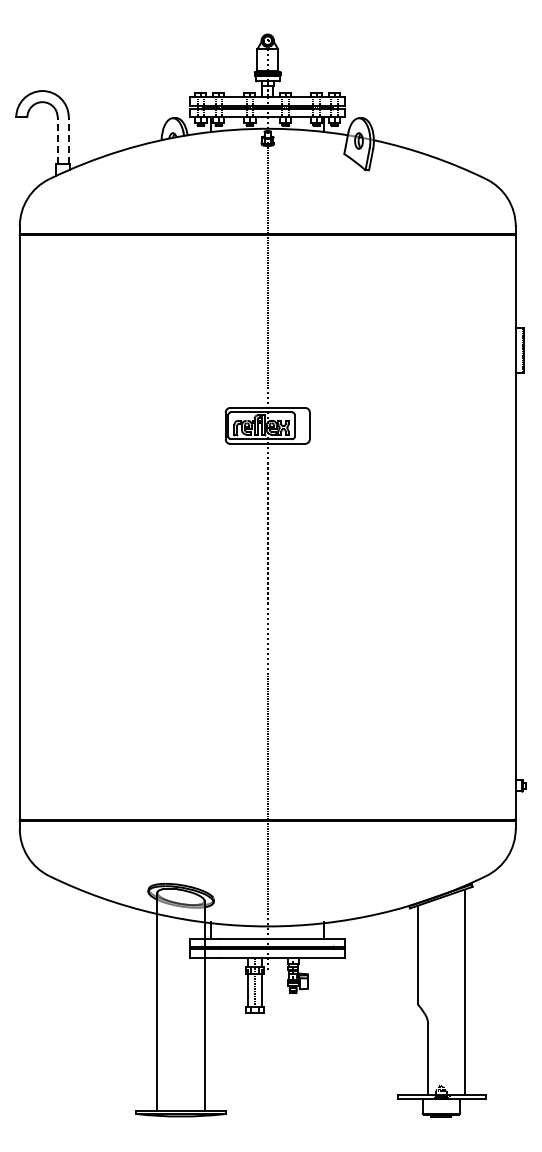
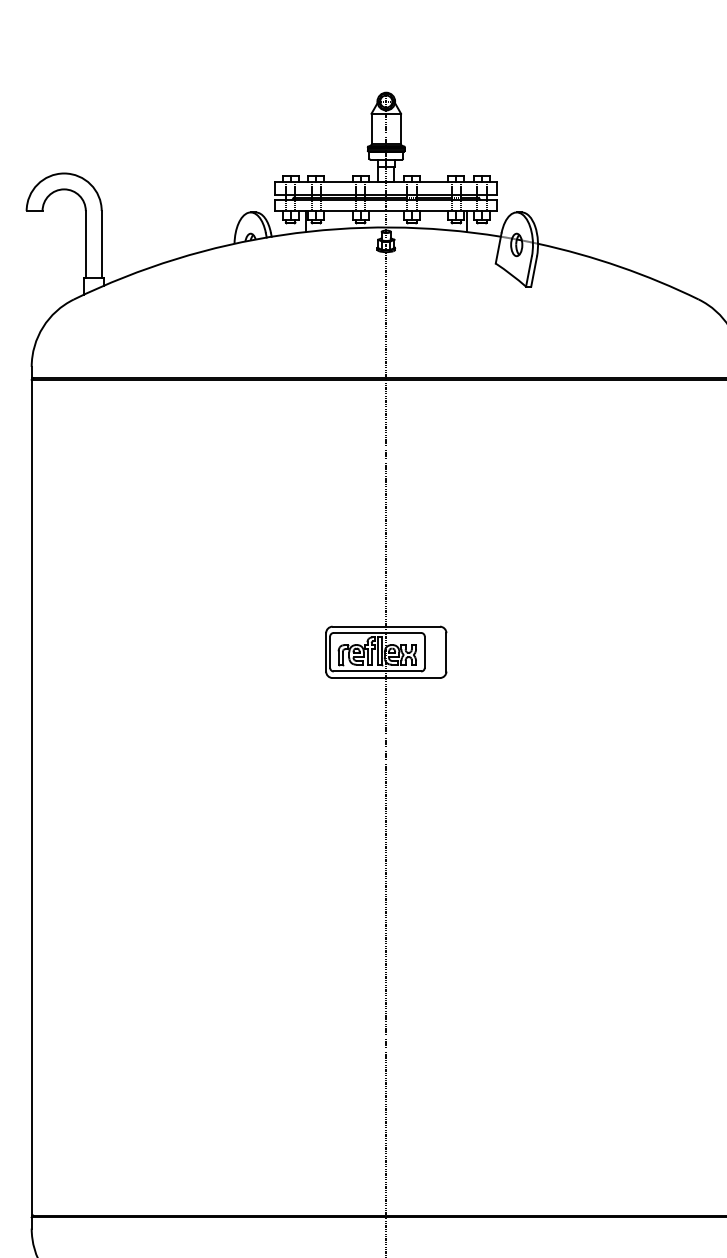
line: (57, 140) -> (85, 244), dashed -> solid
line: (68, 140) -> (101, 244), dashed -> solid

